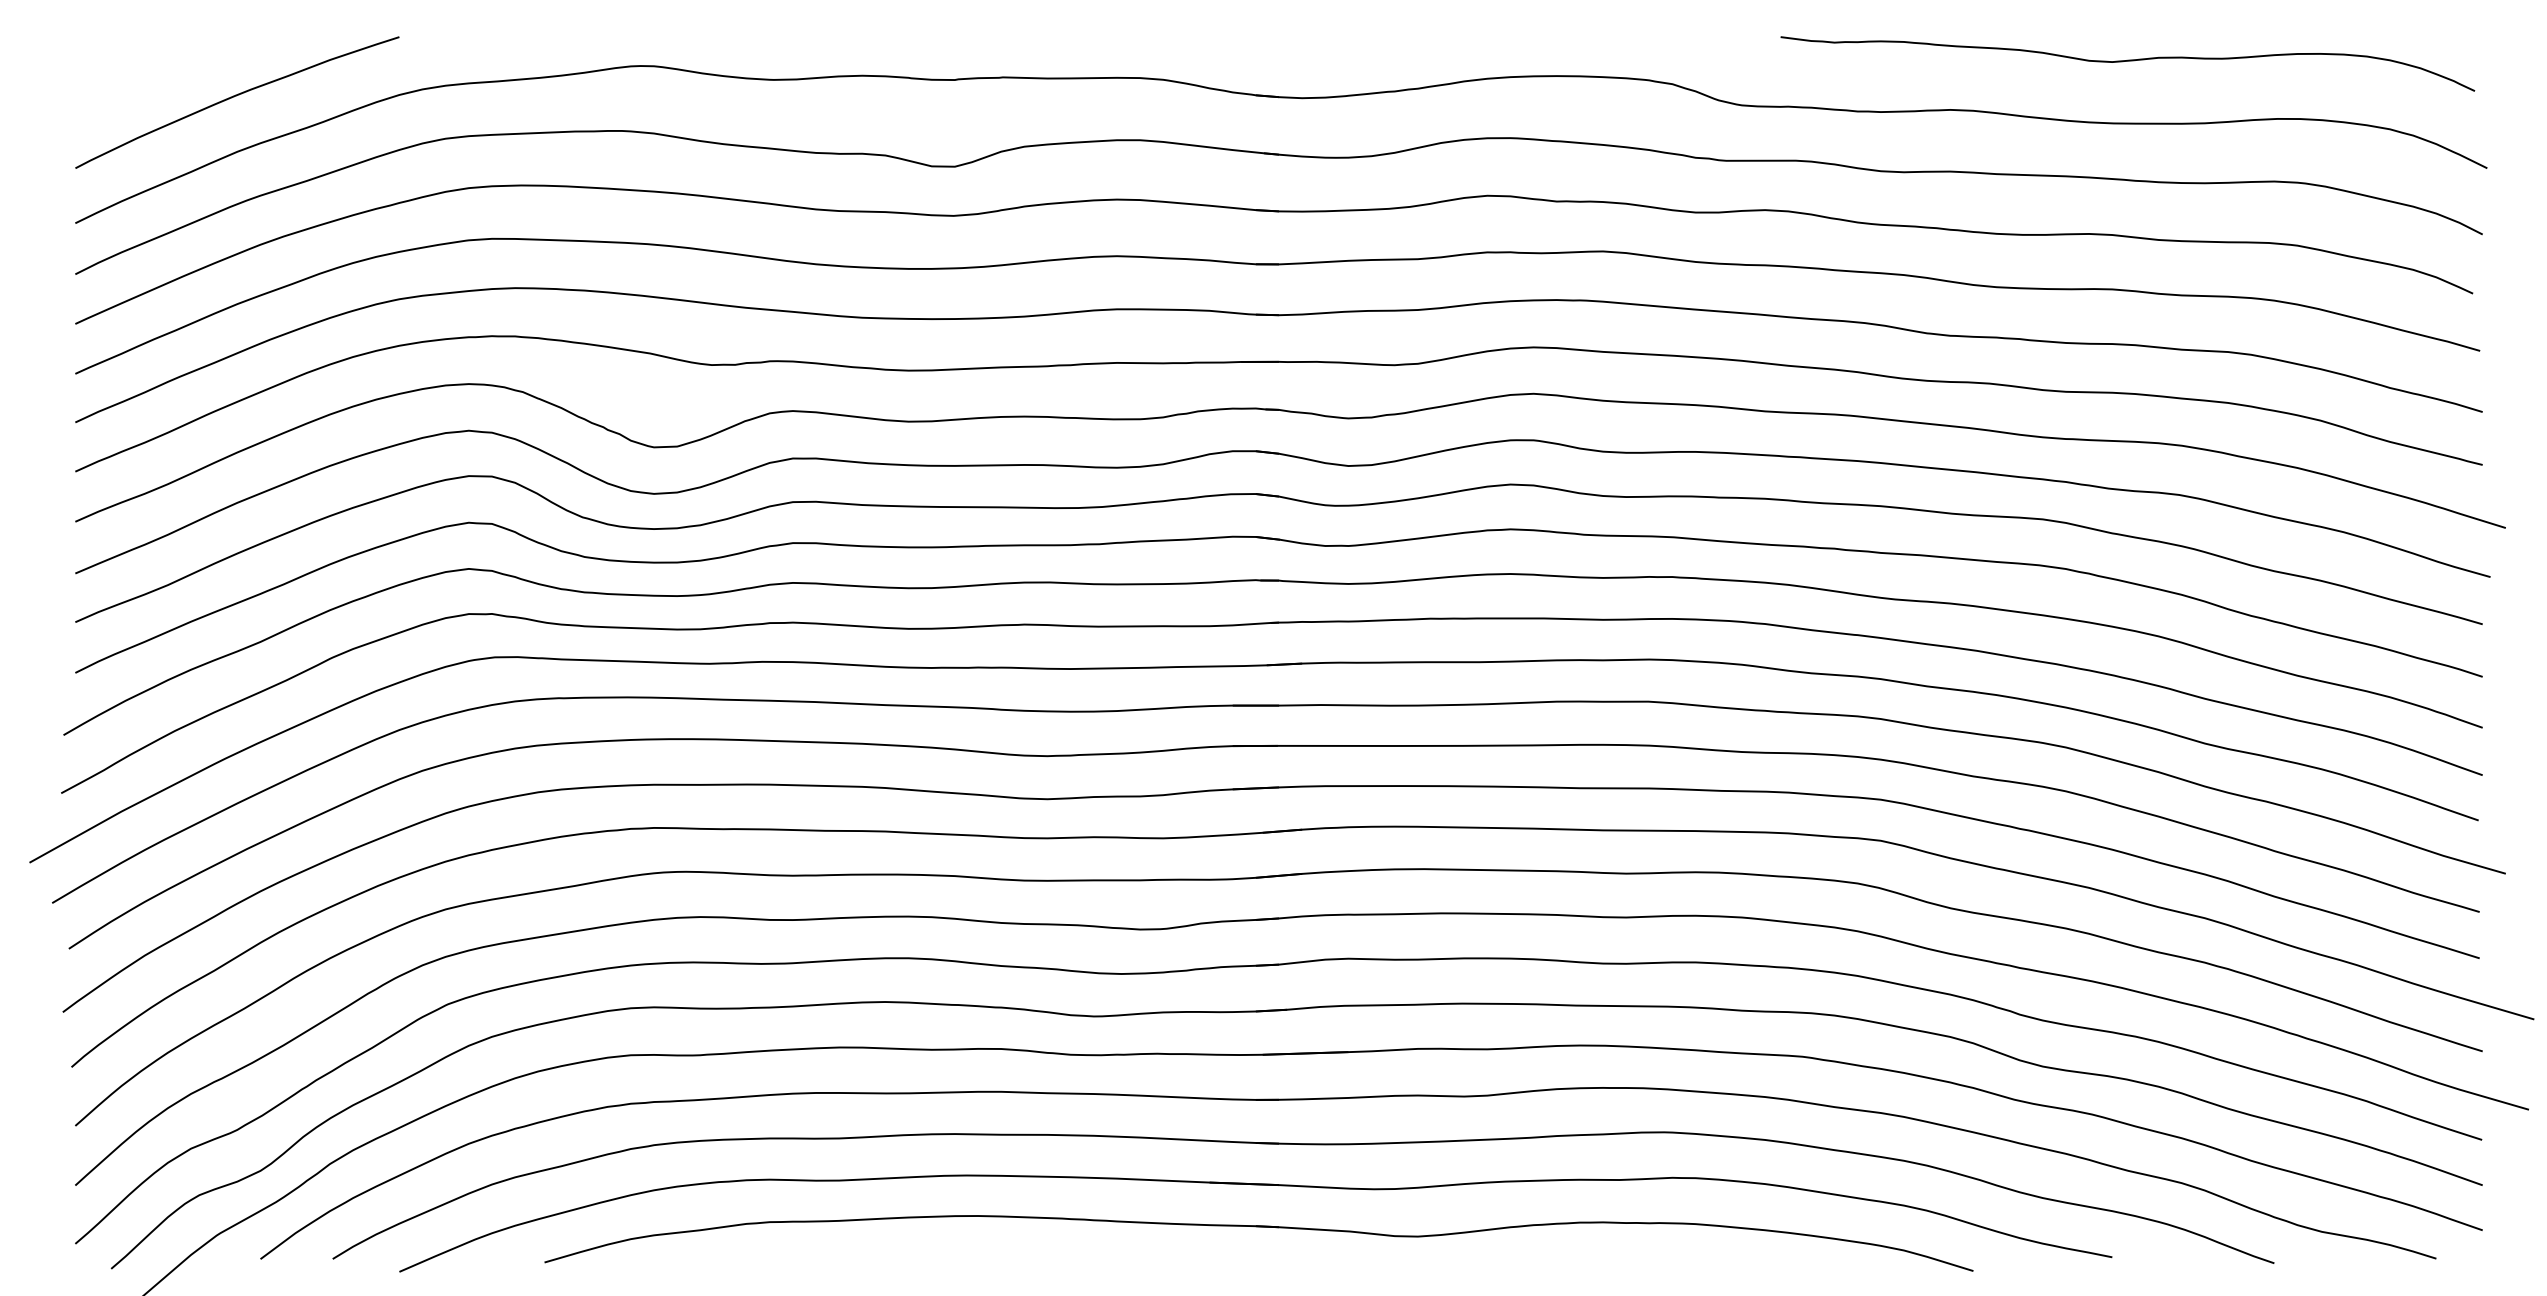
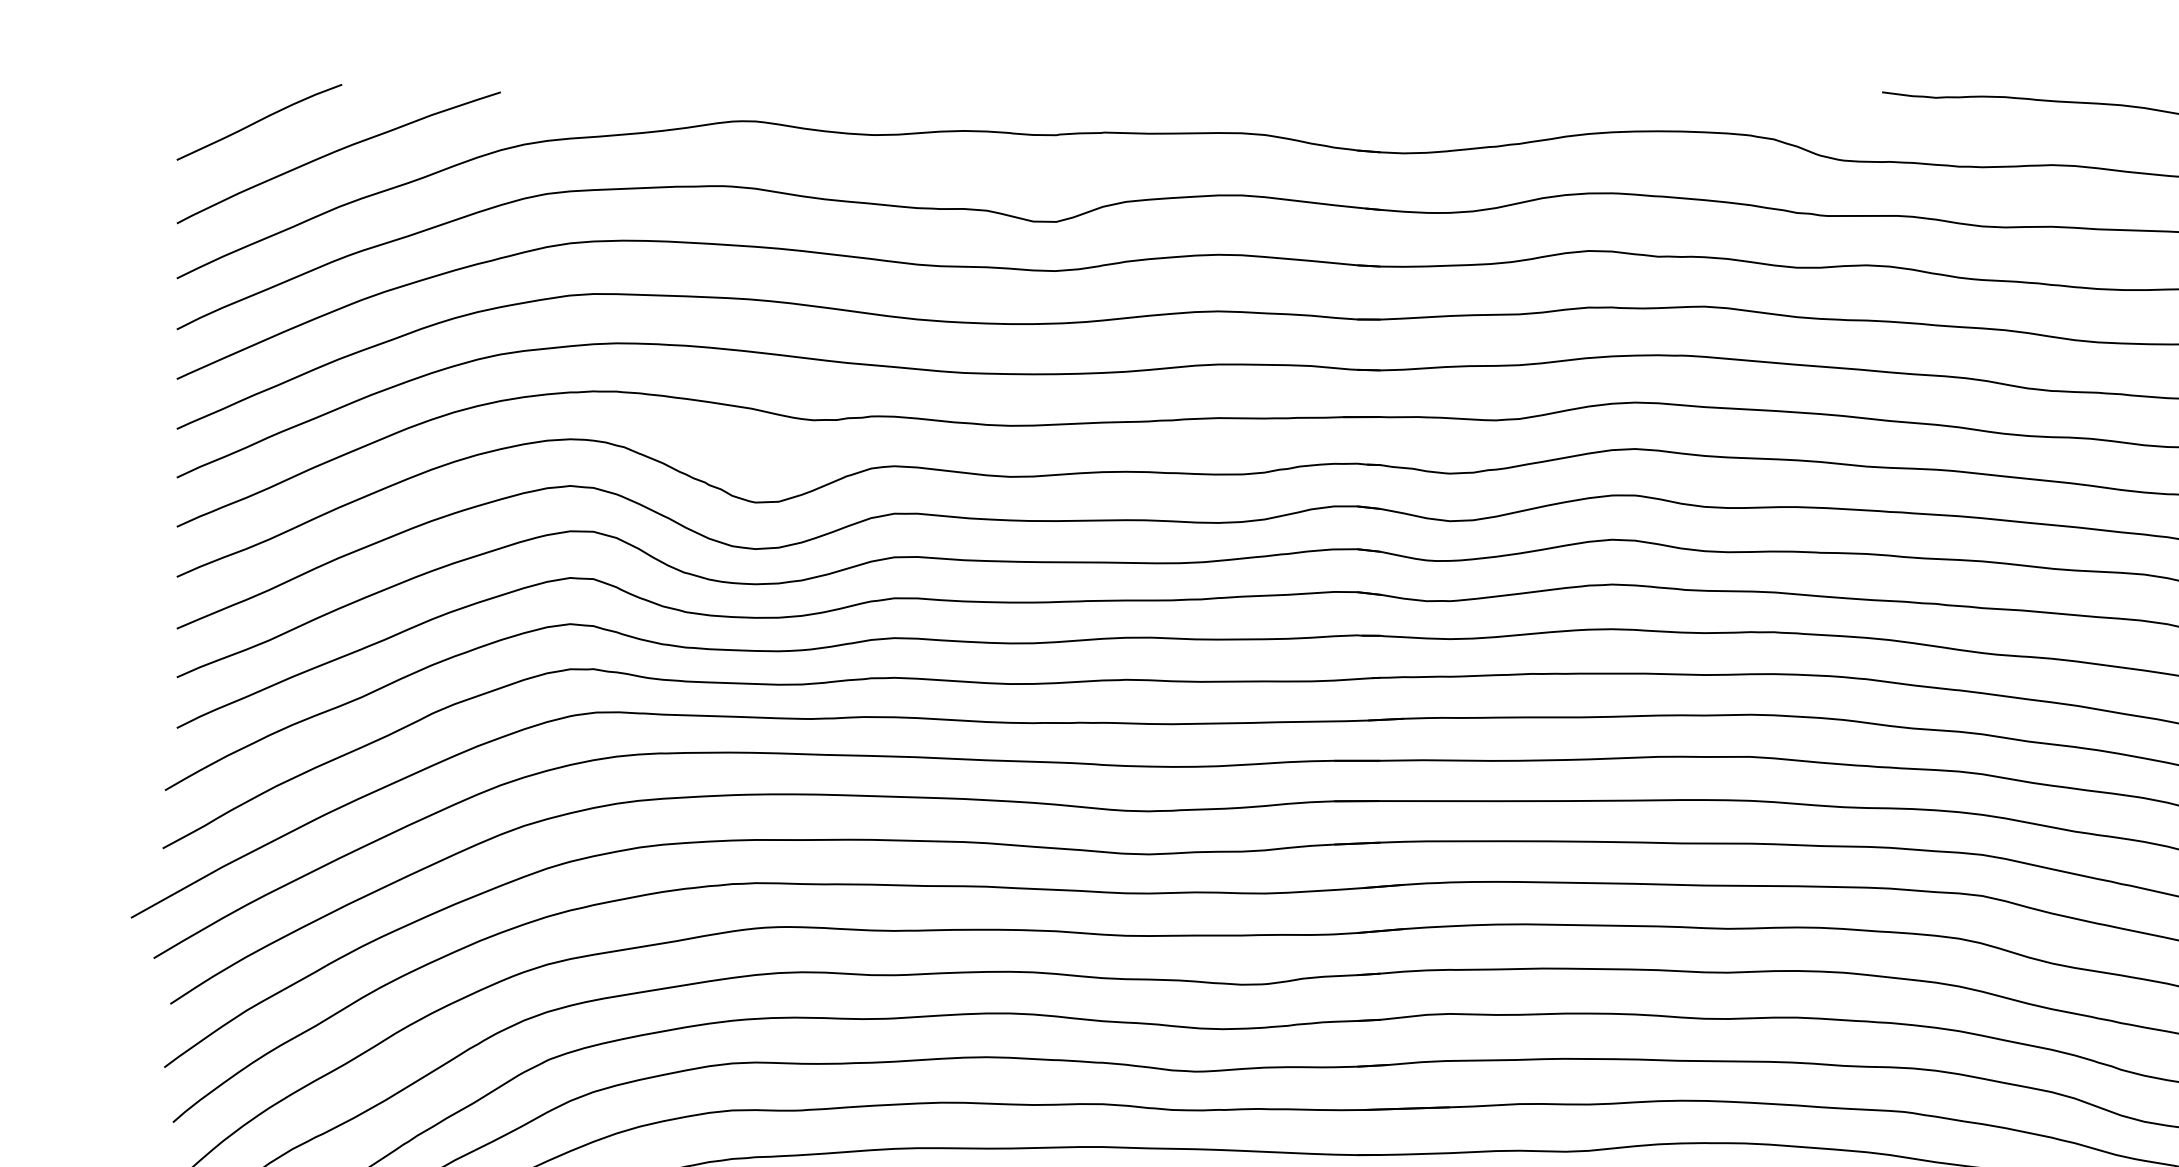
curve: (157, 66) -> (258, 121), added

